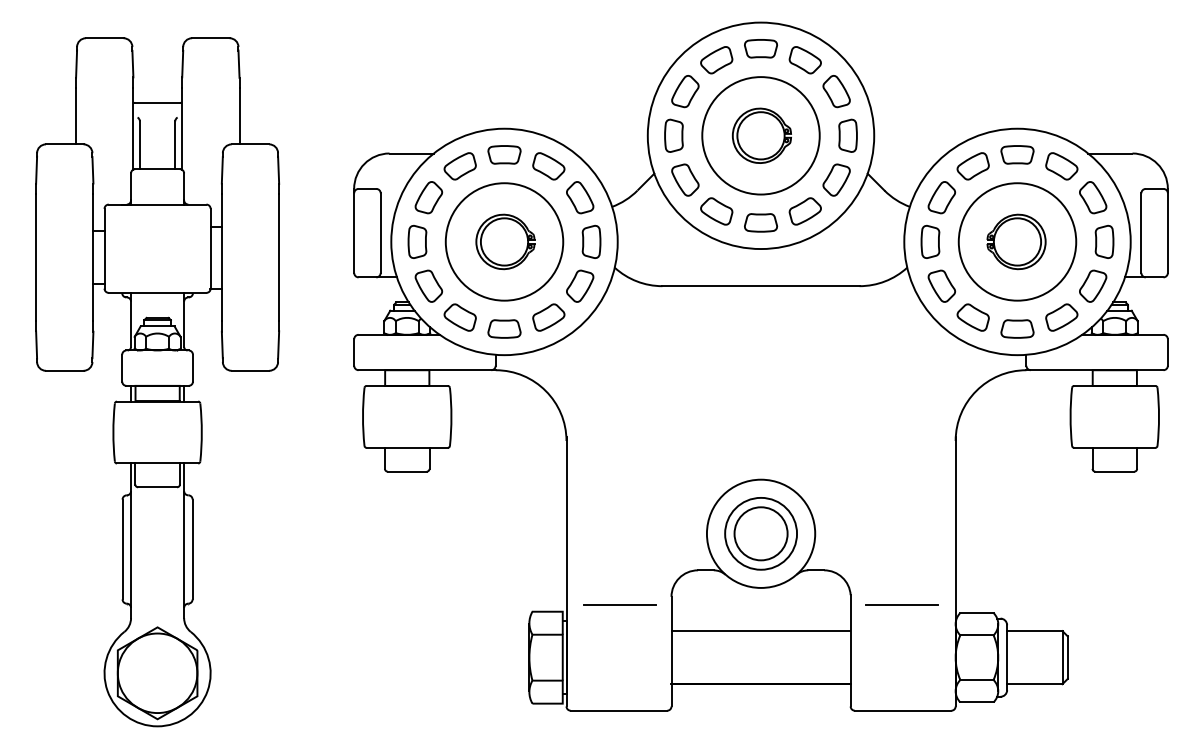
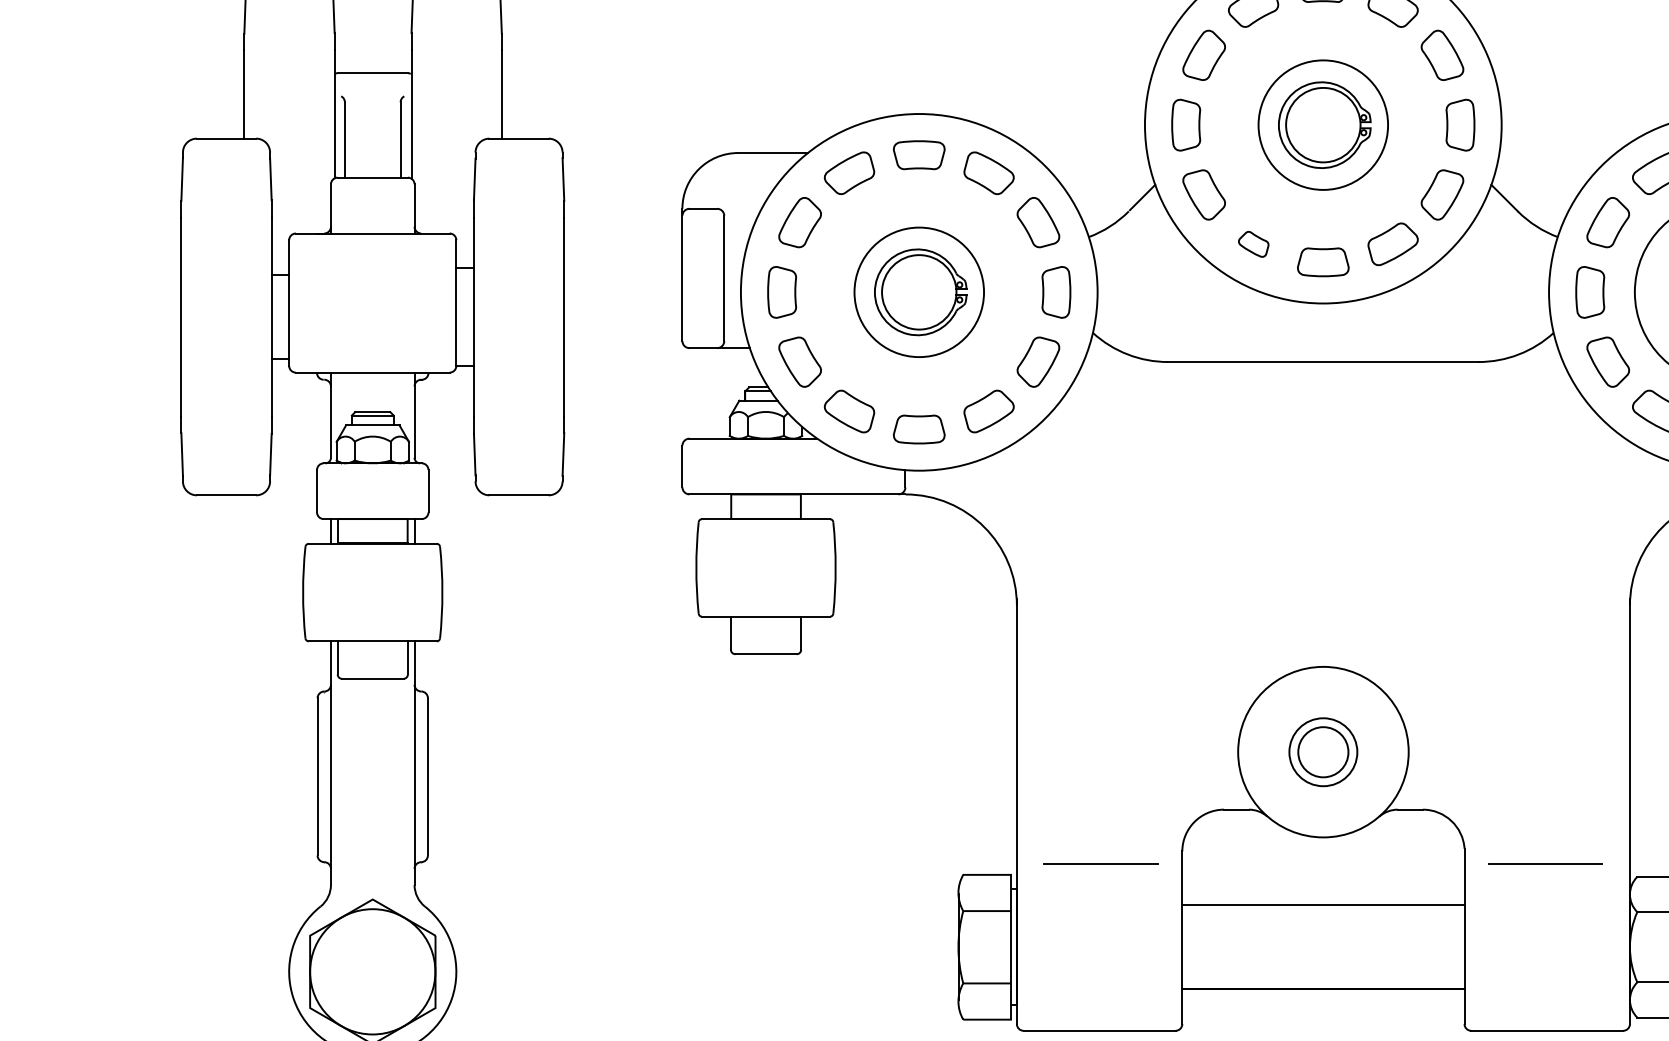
circle: (760, 135) -> (1322, 124), size x0.7
part: (716, 211) -> (1253, 244), size x0.6
circle: (504, 241) -> (919, 291), size x0.7
part: (760, 533) -> (1322, 751), size x0.6

